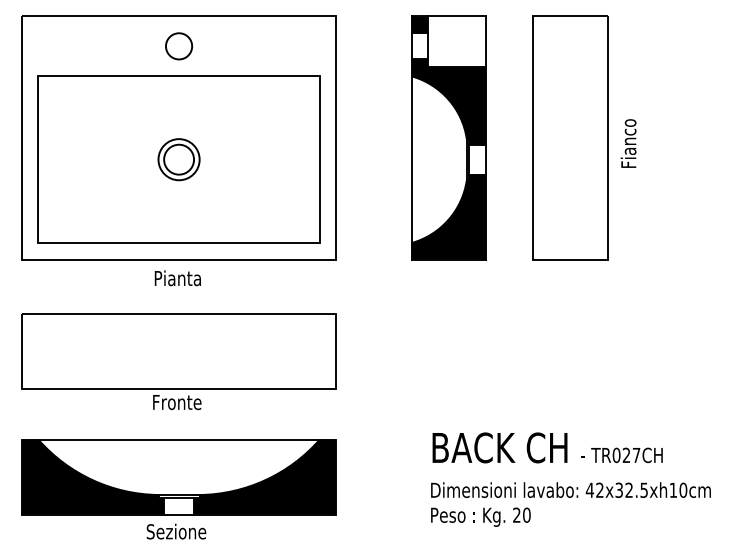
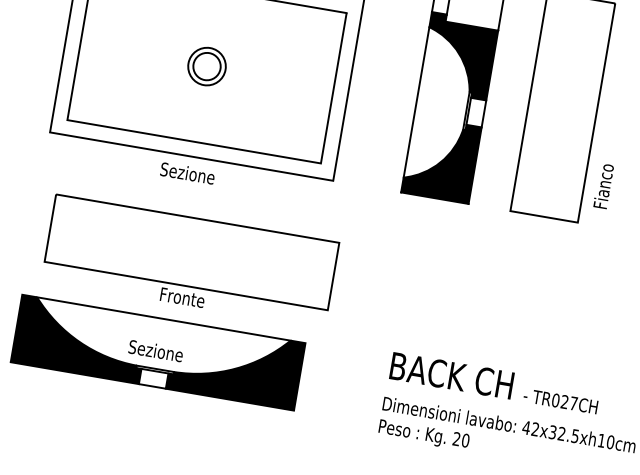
text: (628, 143) -> (603, 186), moved
text: (177, 278) -> (187, 173), Pianta -> Sezione
part: (178, 361) -> (189, 261), moved
text: (176, 531) -> (156, 350), moved

